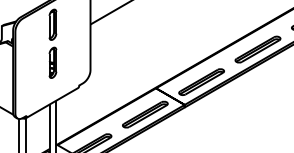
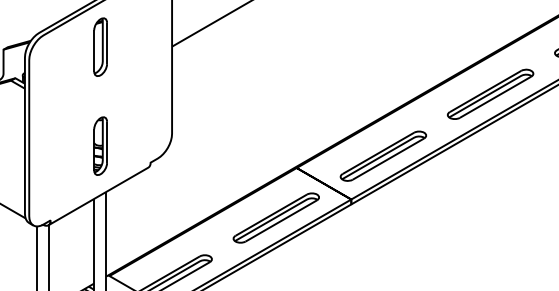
part: (52, 62) -> (99, 145), moved

